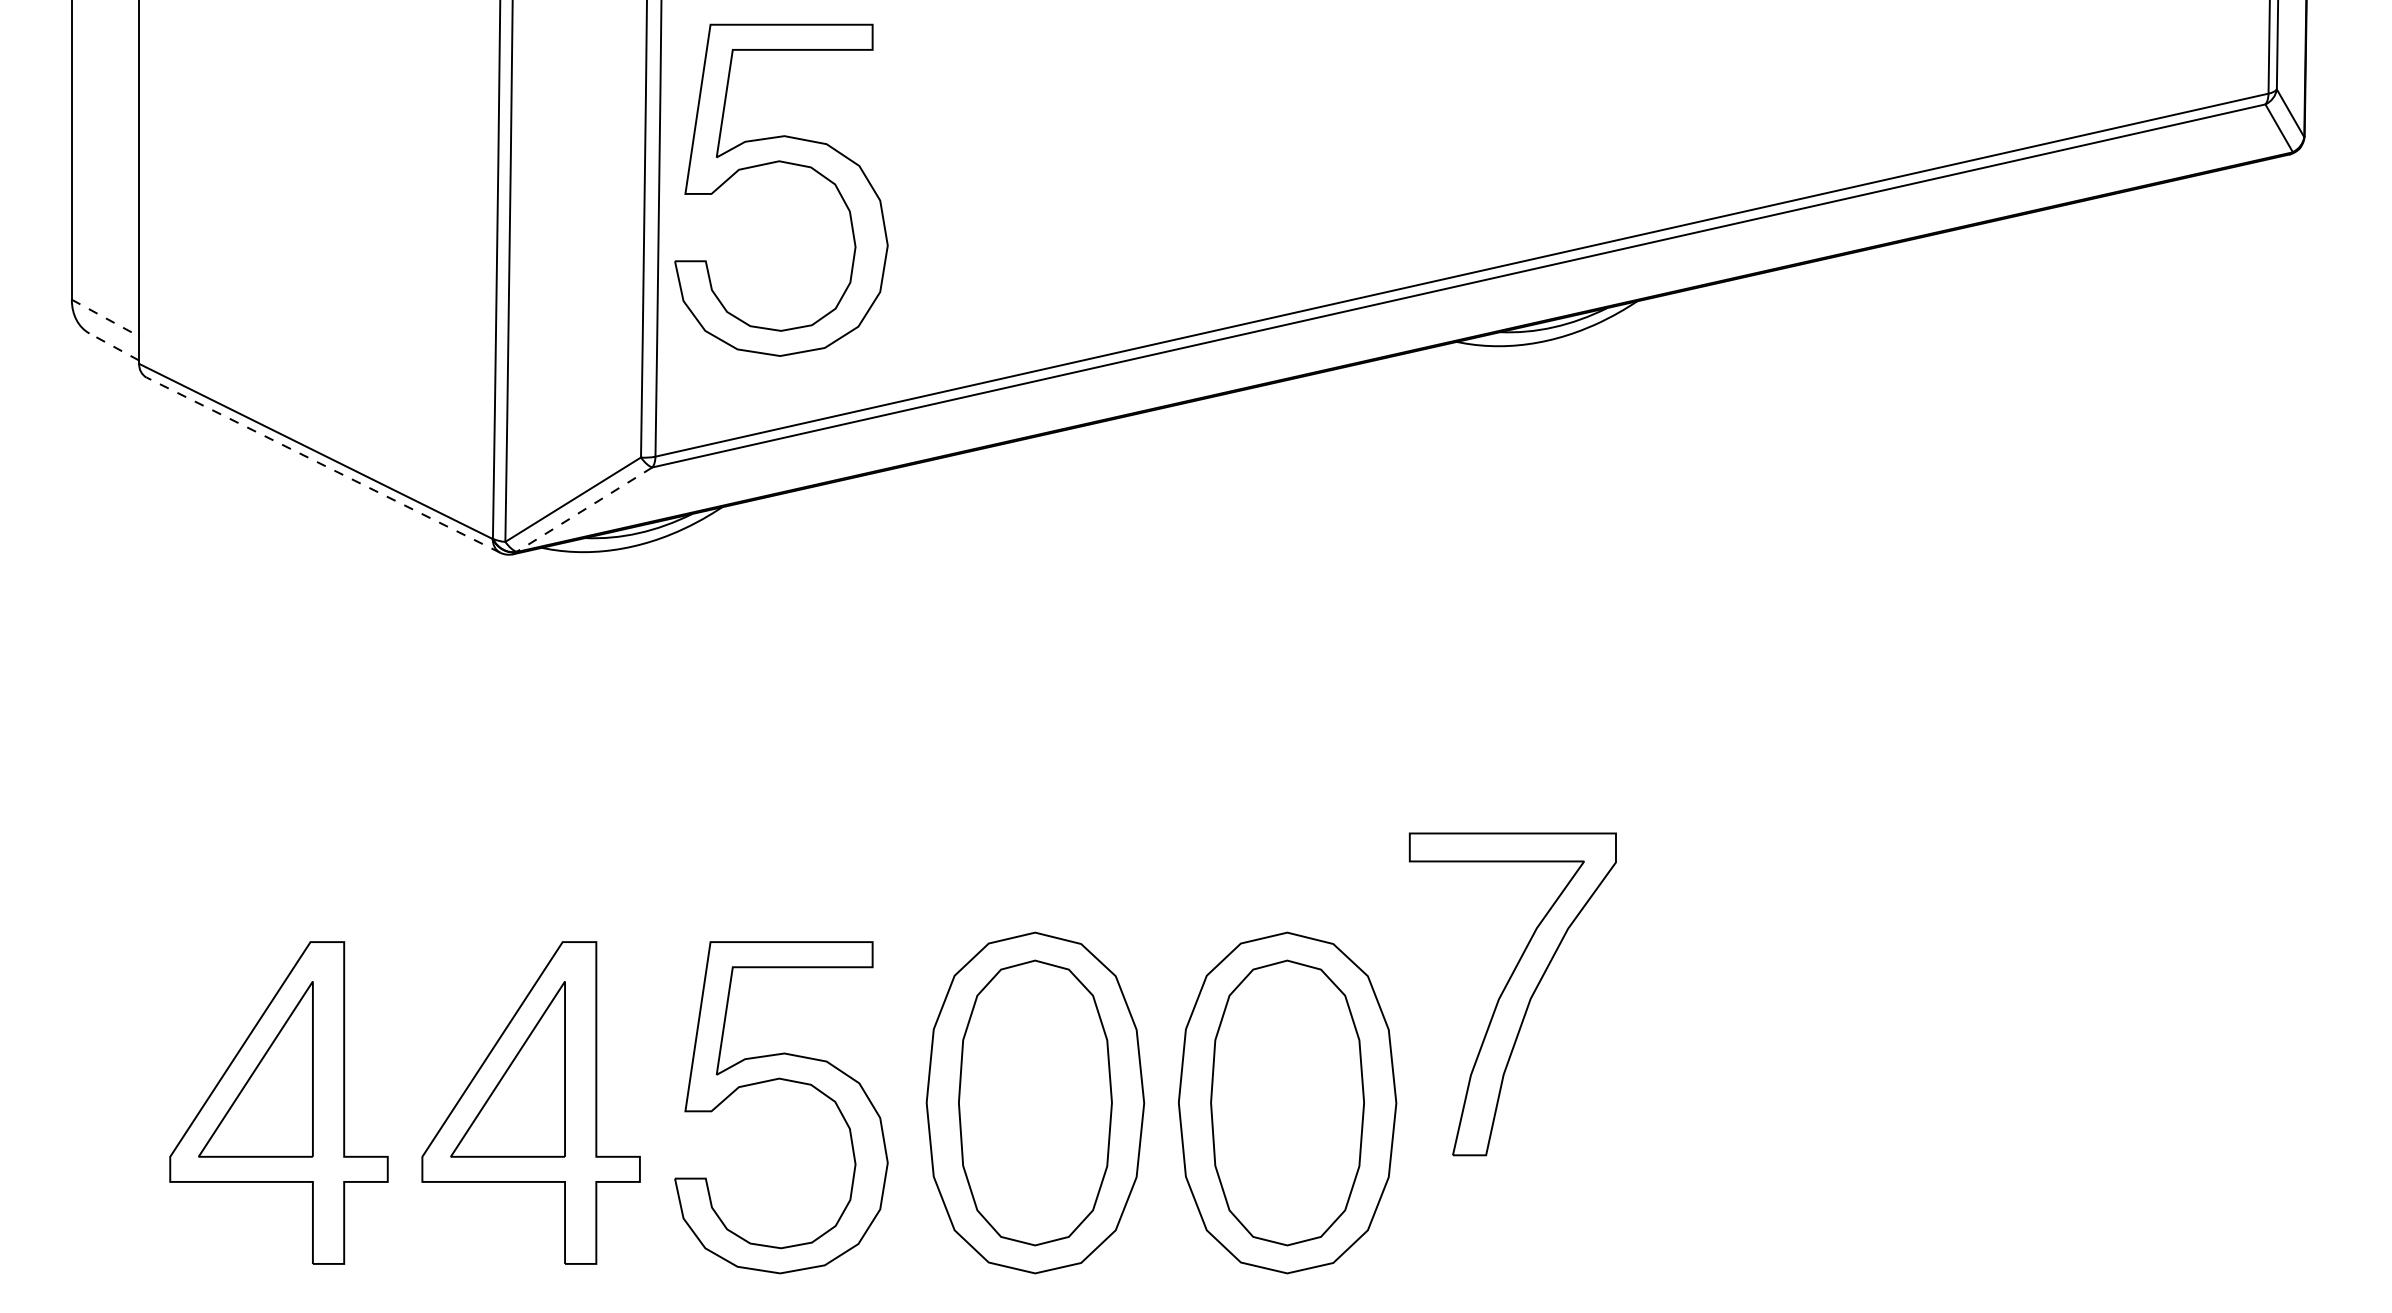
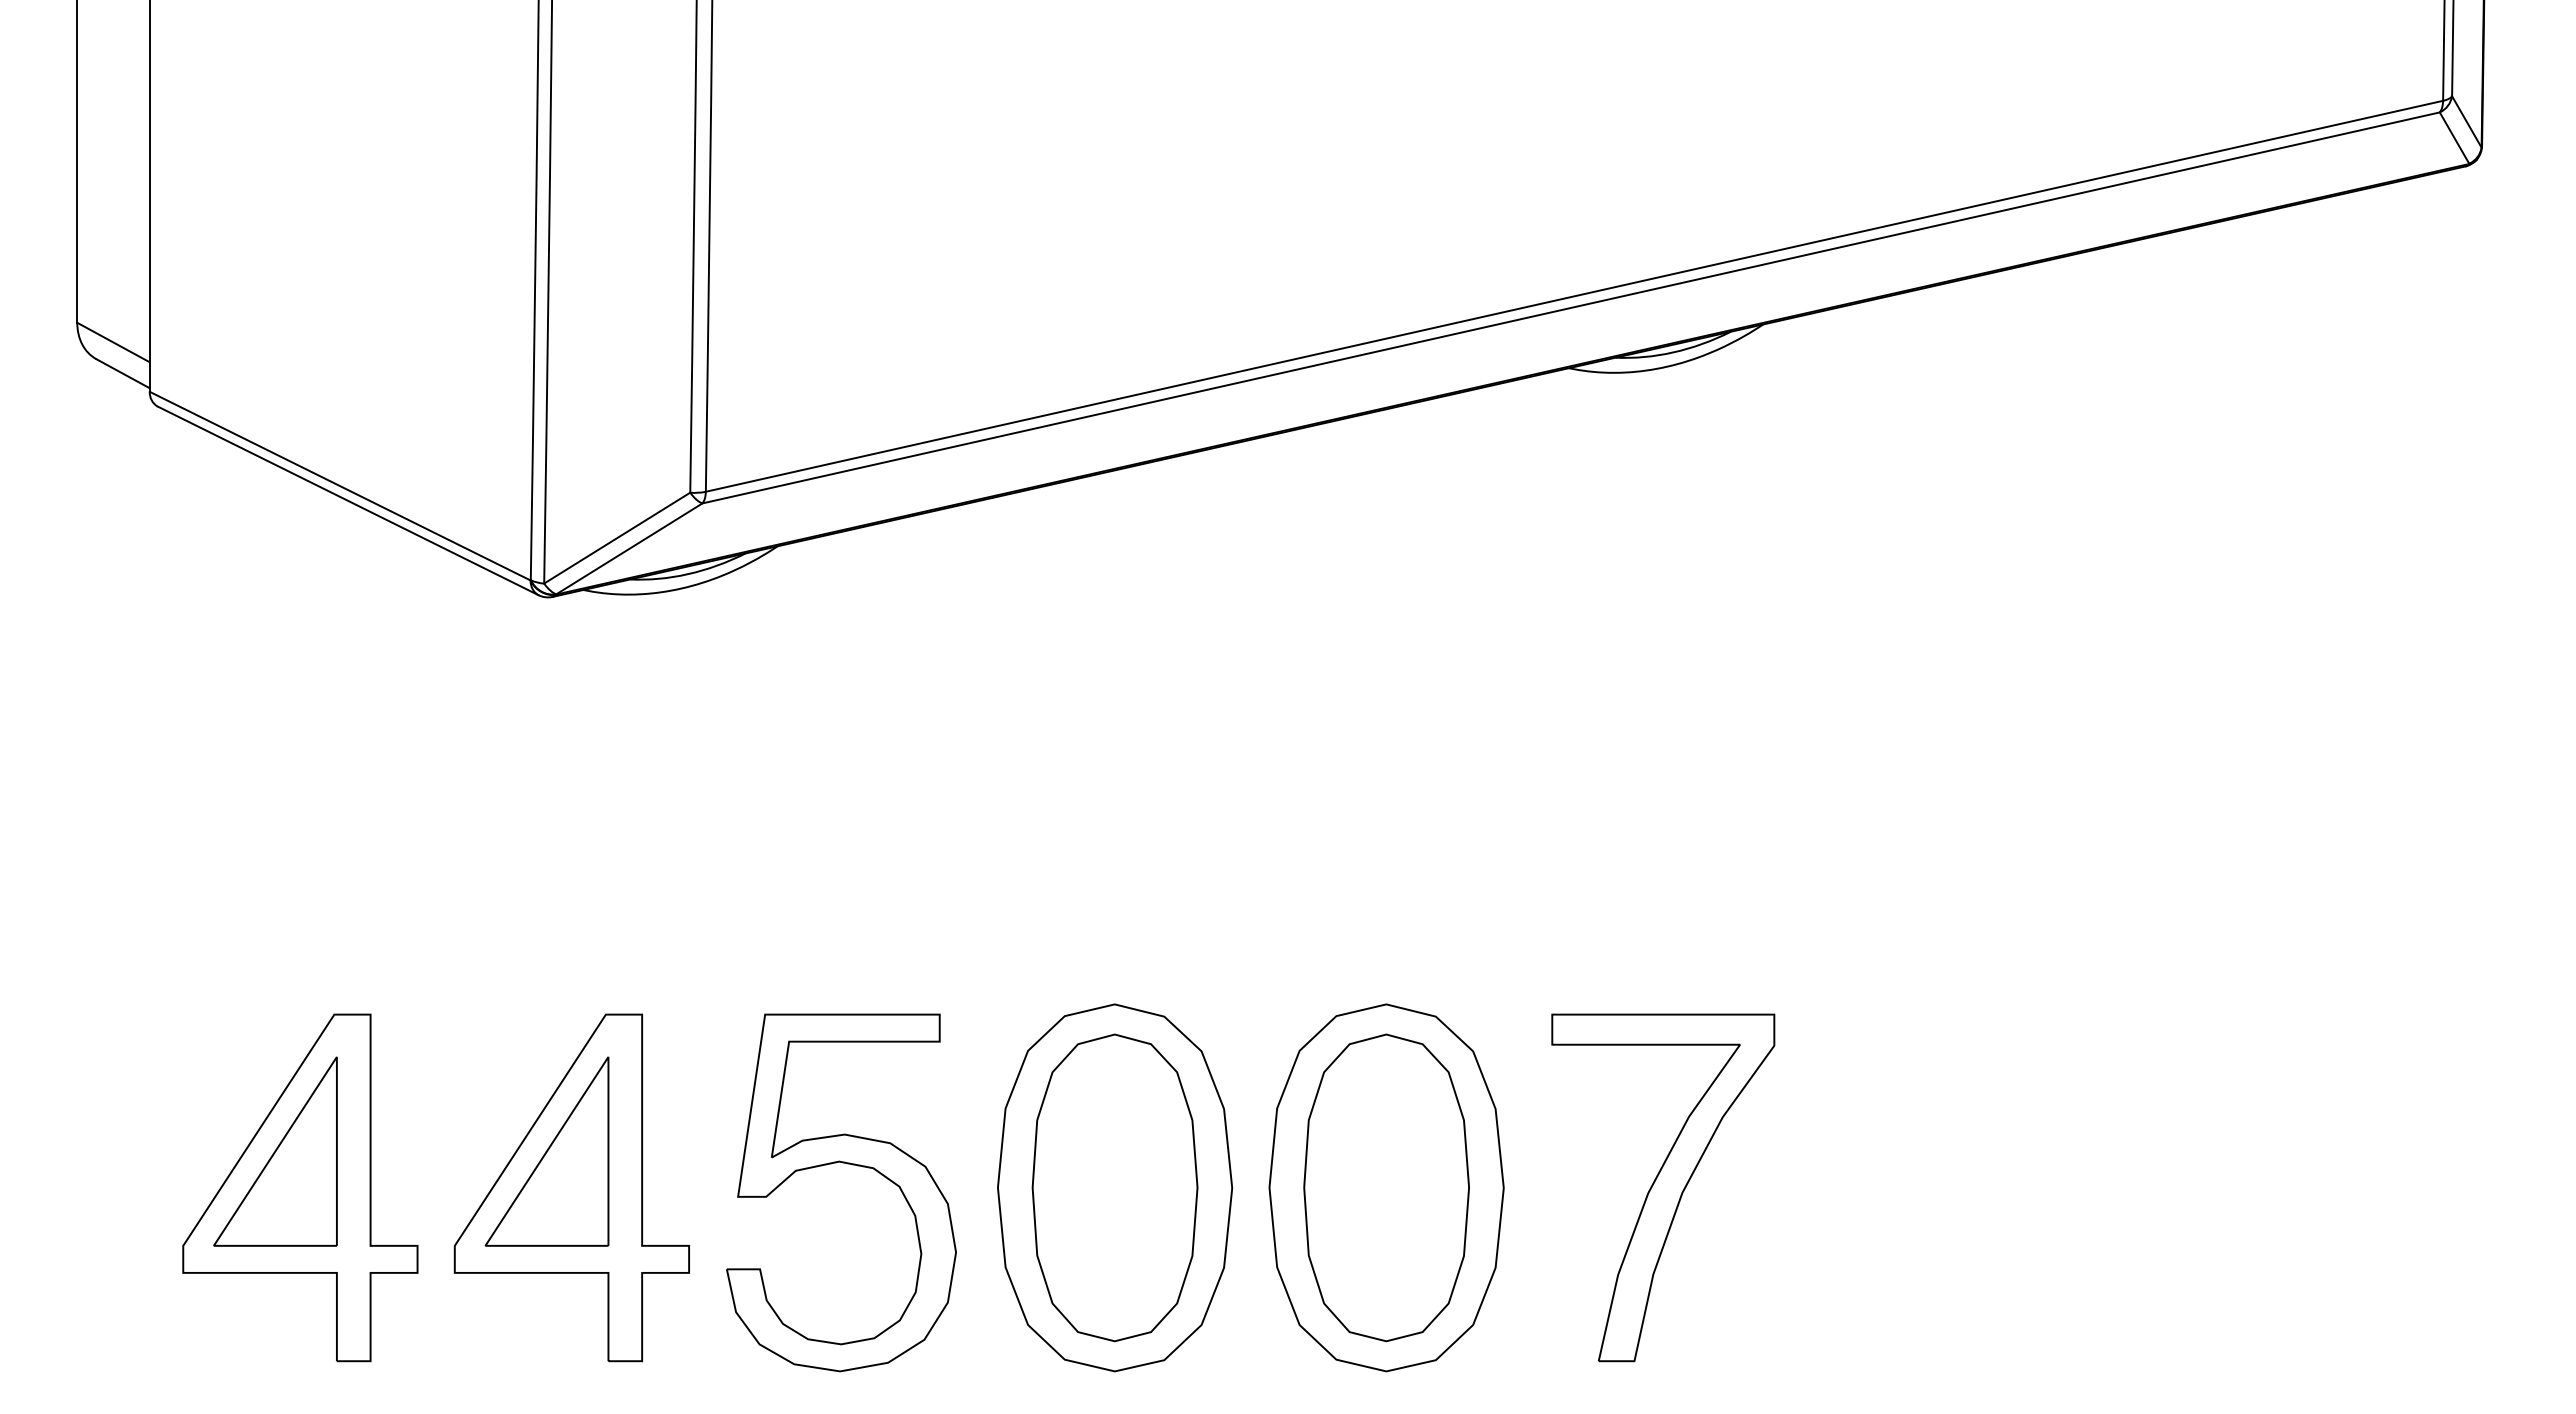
part: (786, 163) -> (847, 176), removed
line: (105, 318) -> (113, 342), dashed -> solid
line: (113, 346) -> (122, 373), dashed -> solid
line: (322, 464) -> (347, 500), dashed -> solid
line: (584, 510) -> (629, 549), dashed -> solid
part: (1513, 994) -> (1663, 1187), moved

